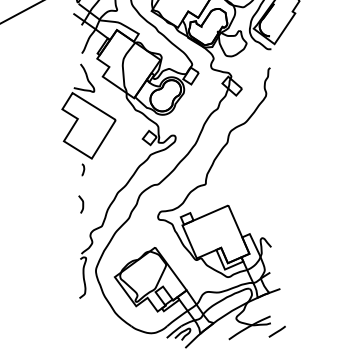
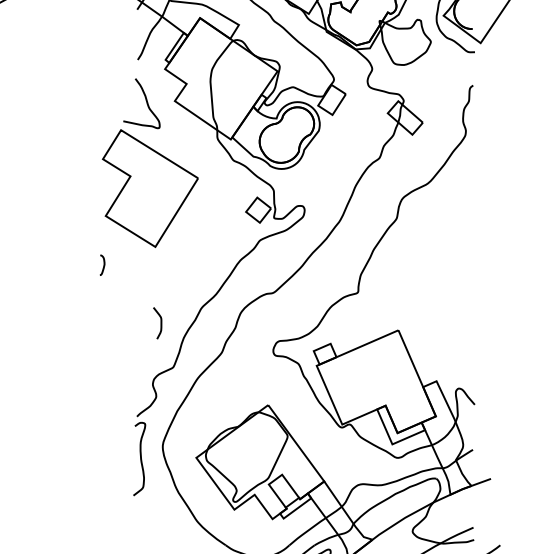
curve: (83, 169) -> (103, 264), moved
curve: (82, 204) -> (160, 323), moved

